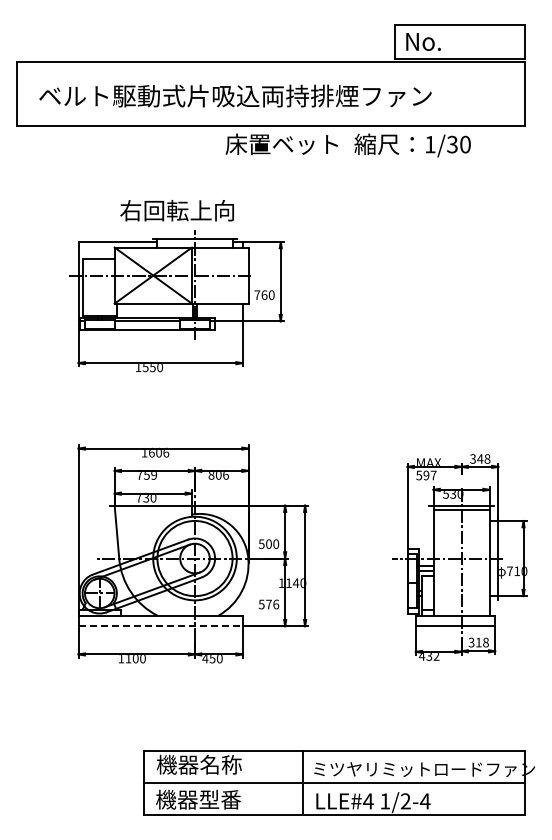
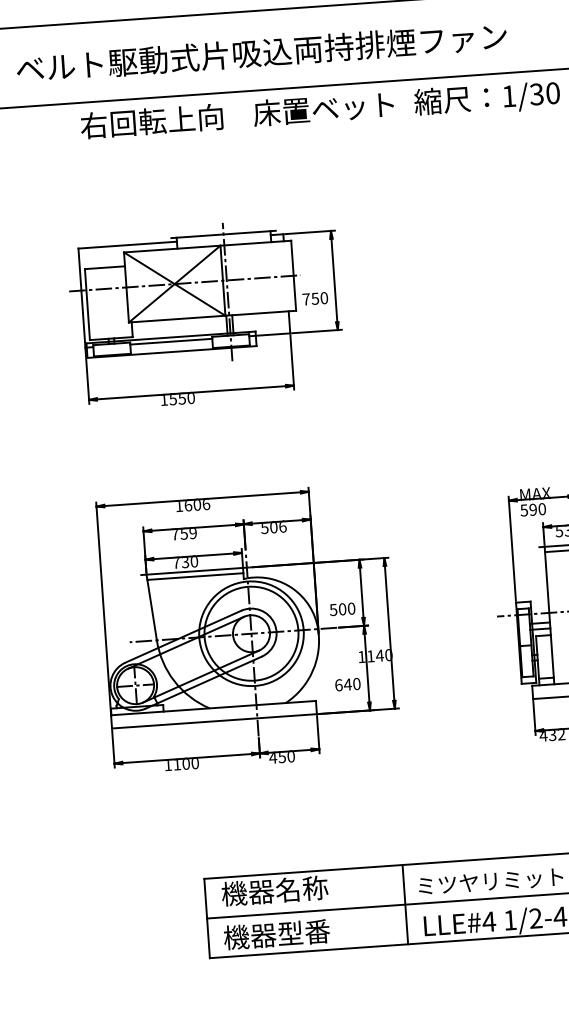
text: (176, 210) -> (151, 121), moved
text: (264, 294) -> (315, 297), 760 -> 750
text: (211, 475) -> (264, 528), 806 -> 506
text: (433, 475) -> (542, 509), 597 -> 590
line: (153, 509) -> (195, 576), added
text: (268, 604) -> (347, 684), 576 -> 640
line: (161, 626) -> (215, 721), dashed -> solid

